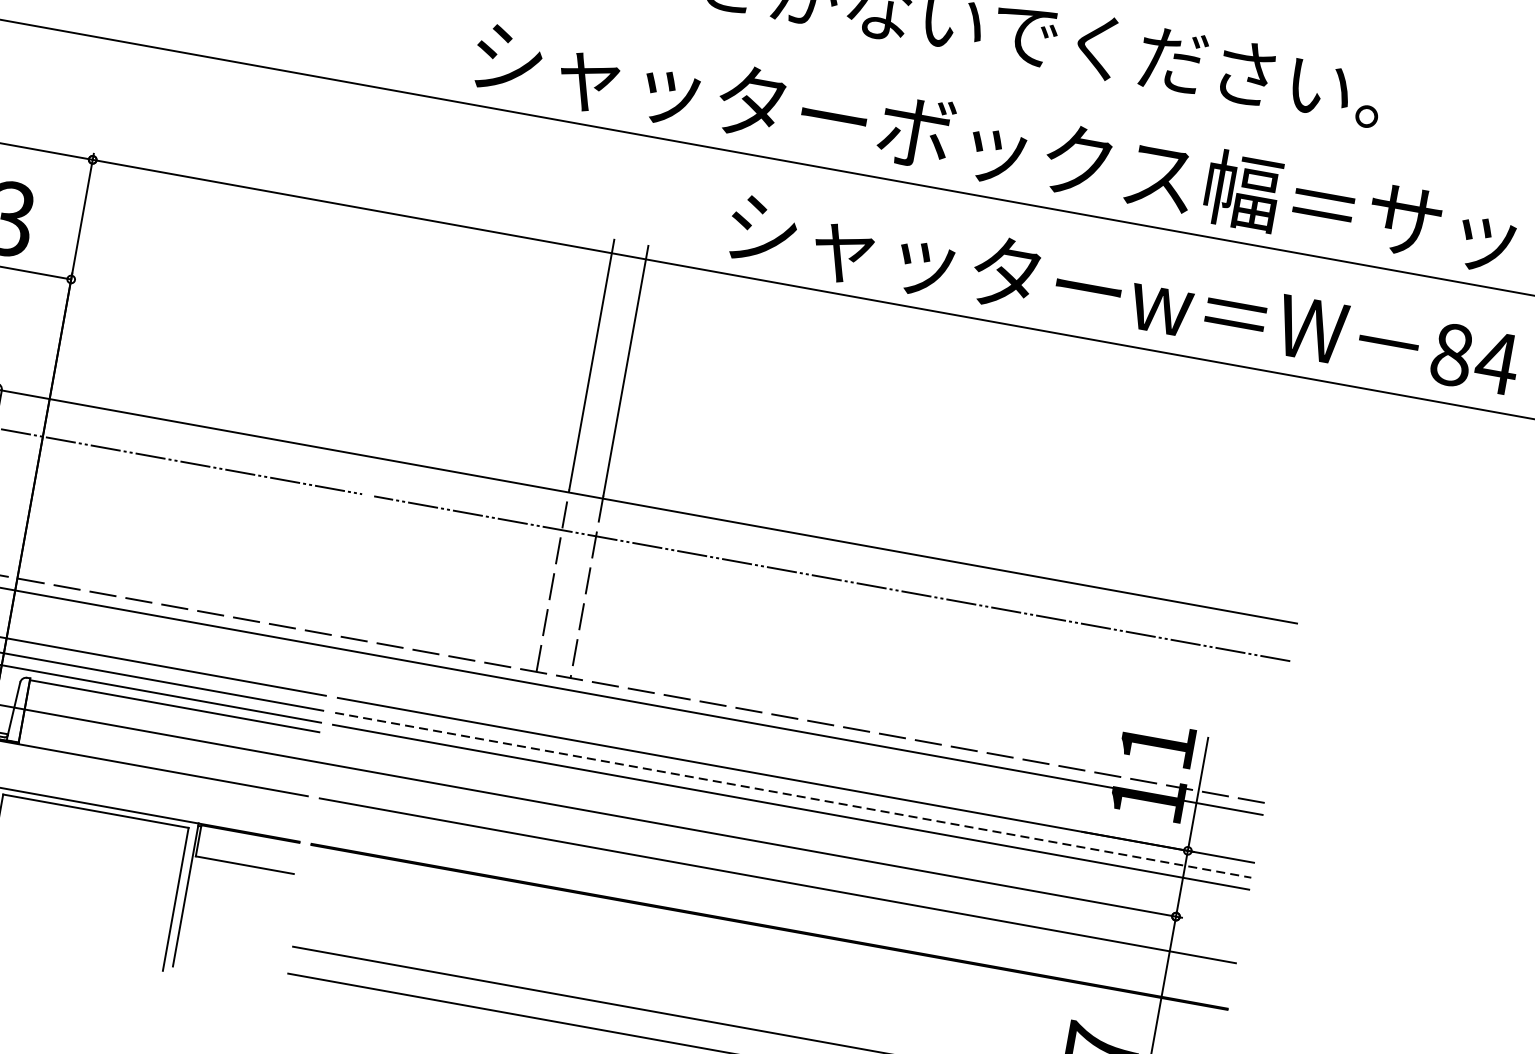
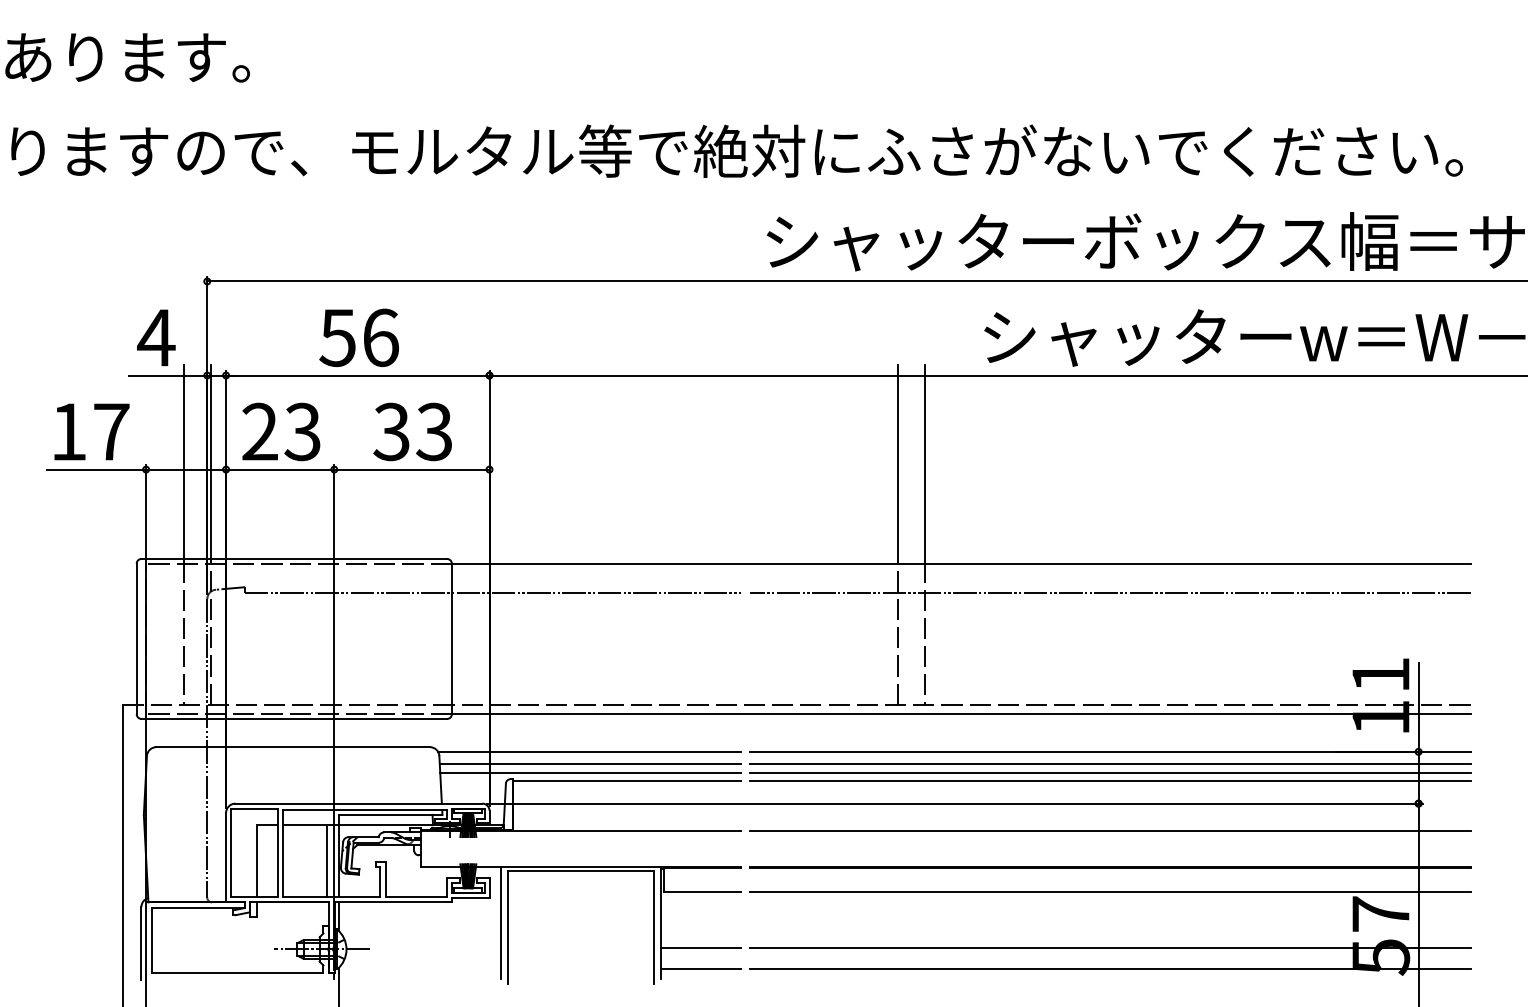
line: (793, 795) -> (1110, 763), dashed -> solid
line: (789, 816) -> (1110, 780), added
line: (230, 935) -> (700, 947), added
line: (763, 959) -> (1110, 892), added
line: (225, 961) -> (700, 968), added

